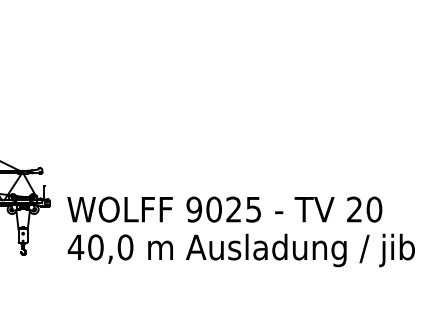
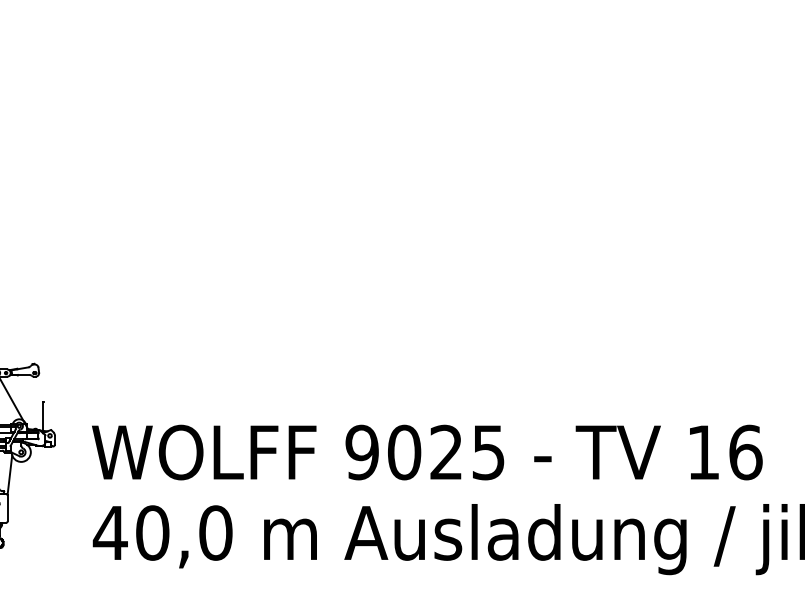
text: (364, 209) -> (724, 452), 20 -> 16

